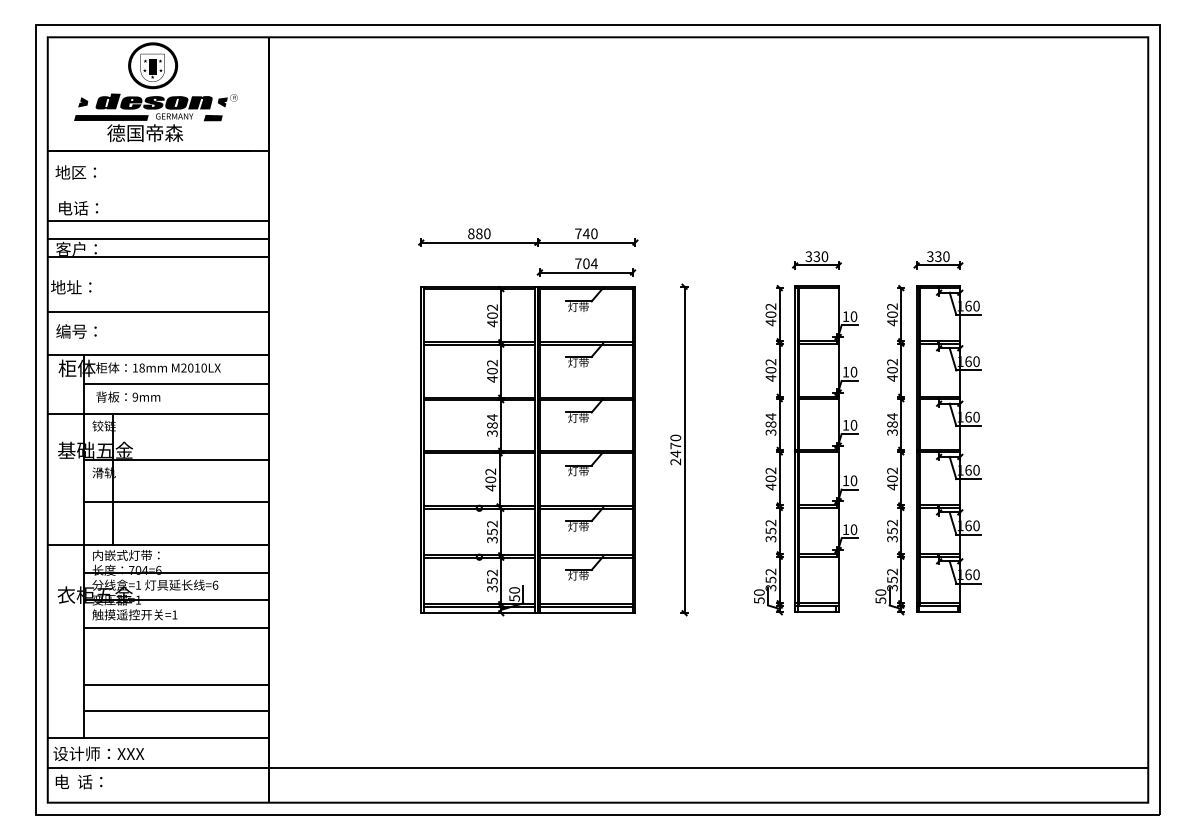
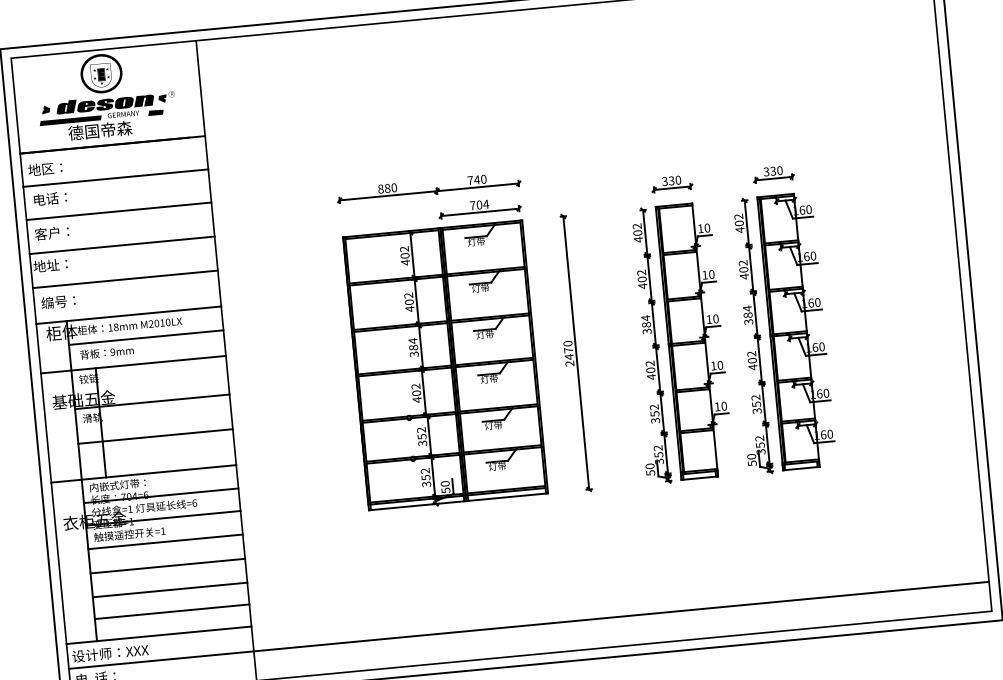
line: (157, 221) -> (115, 178), moved
line: (157, 239) -> (121, 245), moved
line: (158, 256) -> (119, 211), moved
line: (176, 656) -> (167, 565), added

